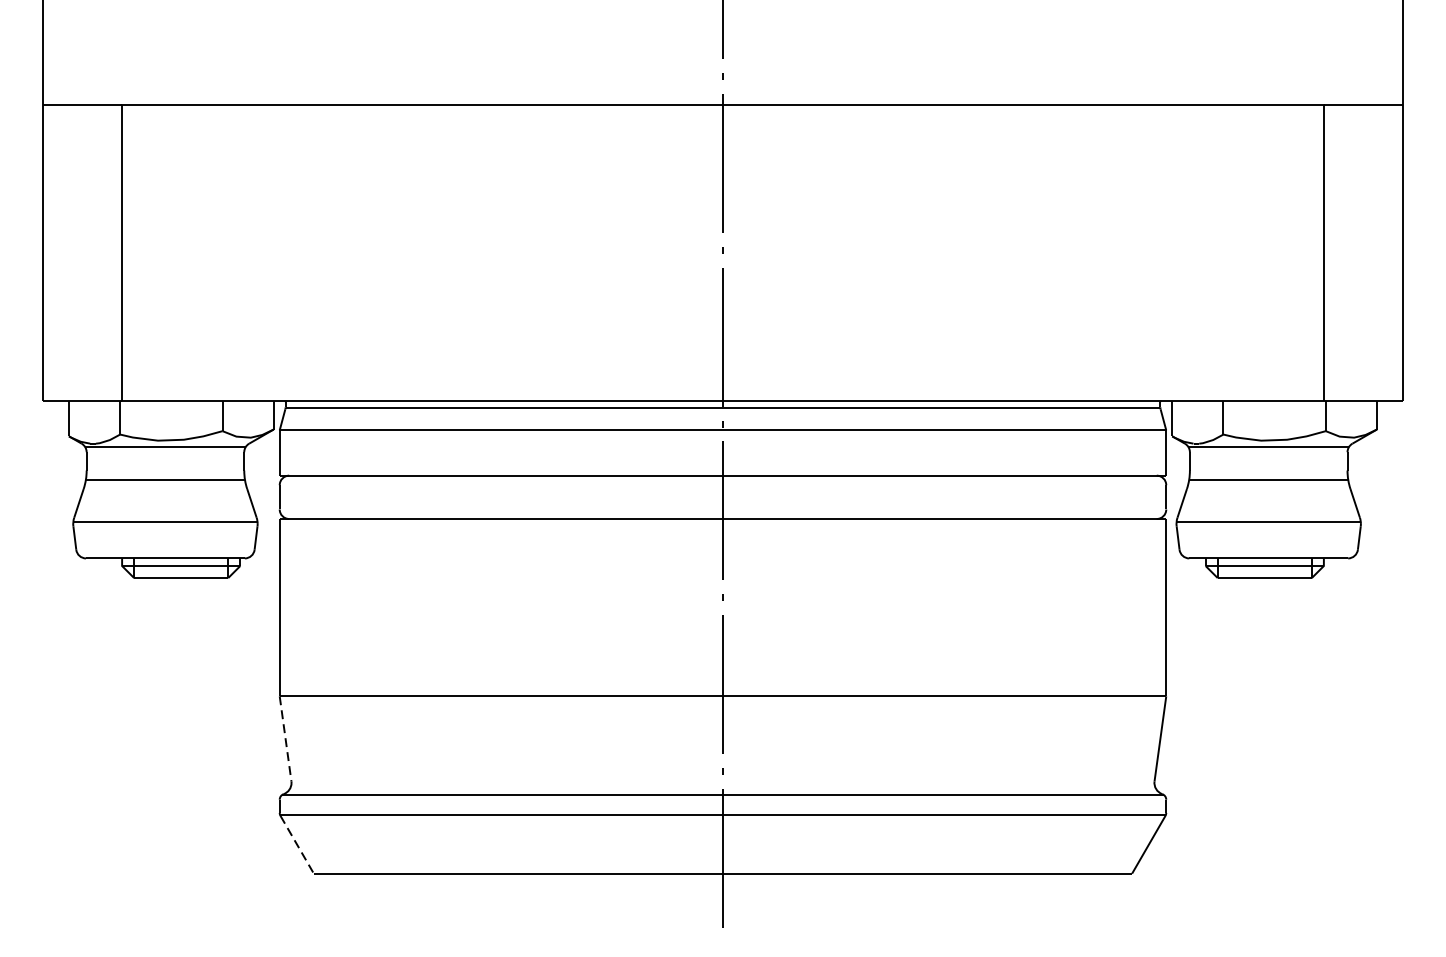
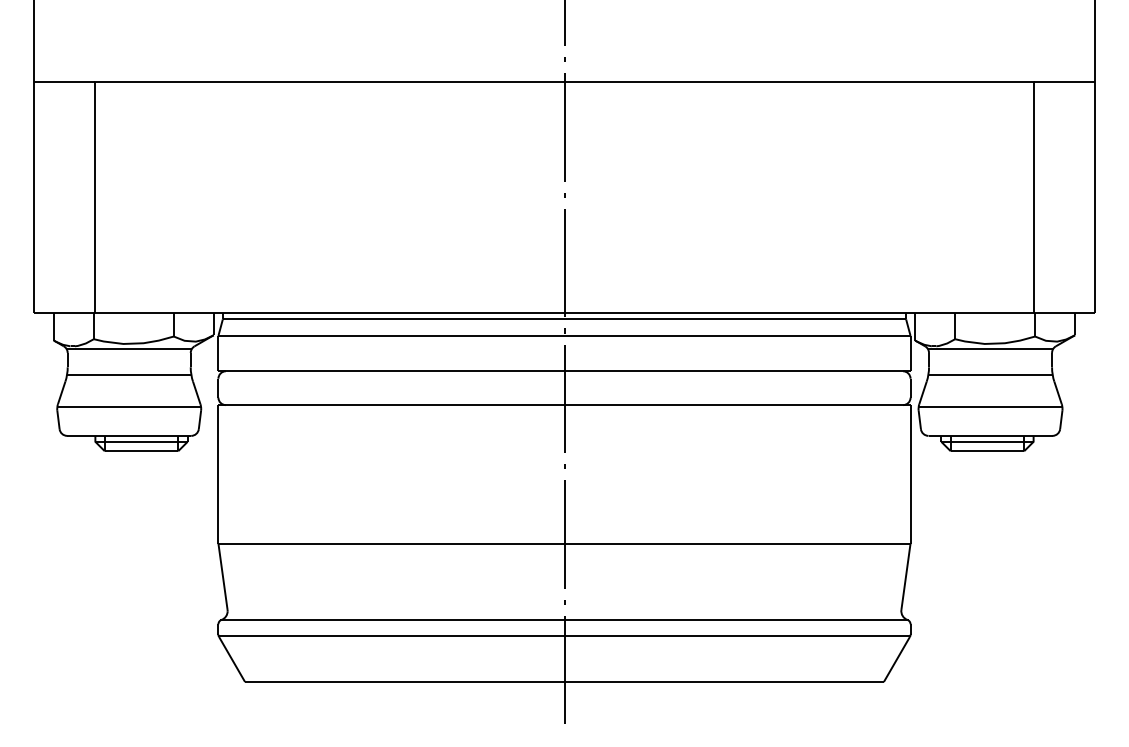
line: (286, 738) -> (223, 576), dashed -> solid
line: (297, 844) -> (232, 659), dashed -> solid

